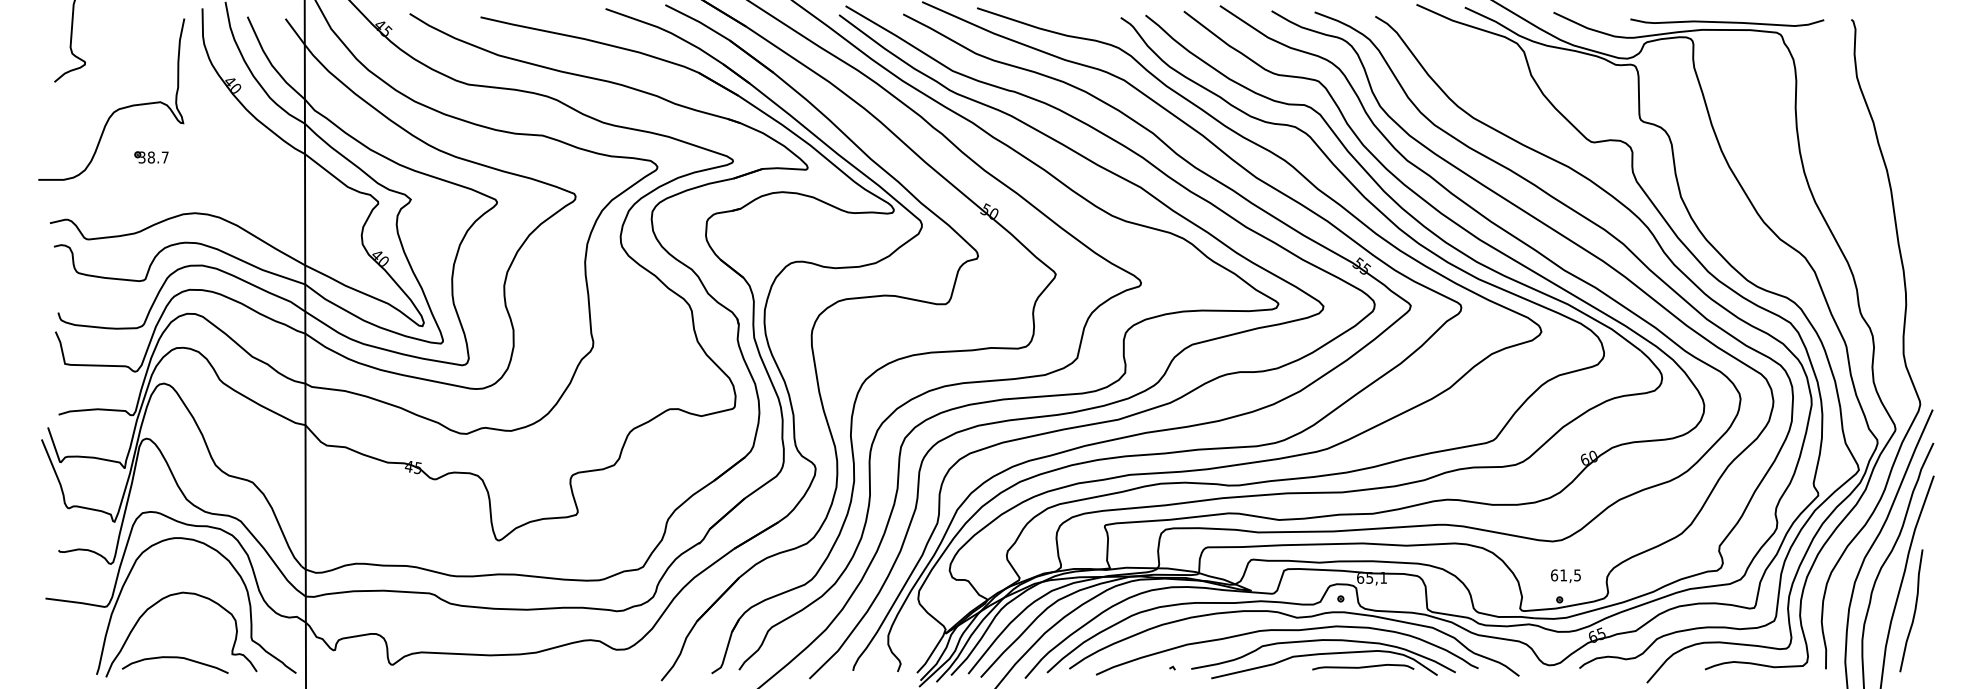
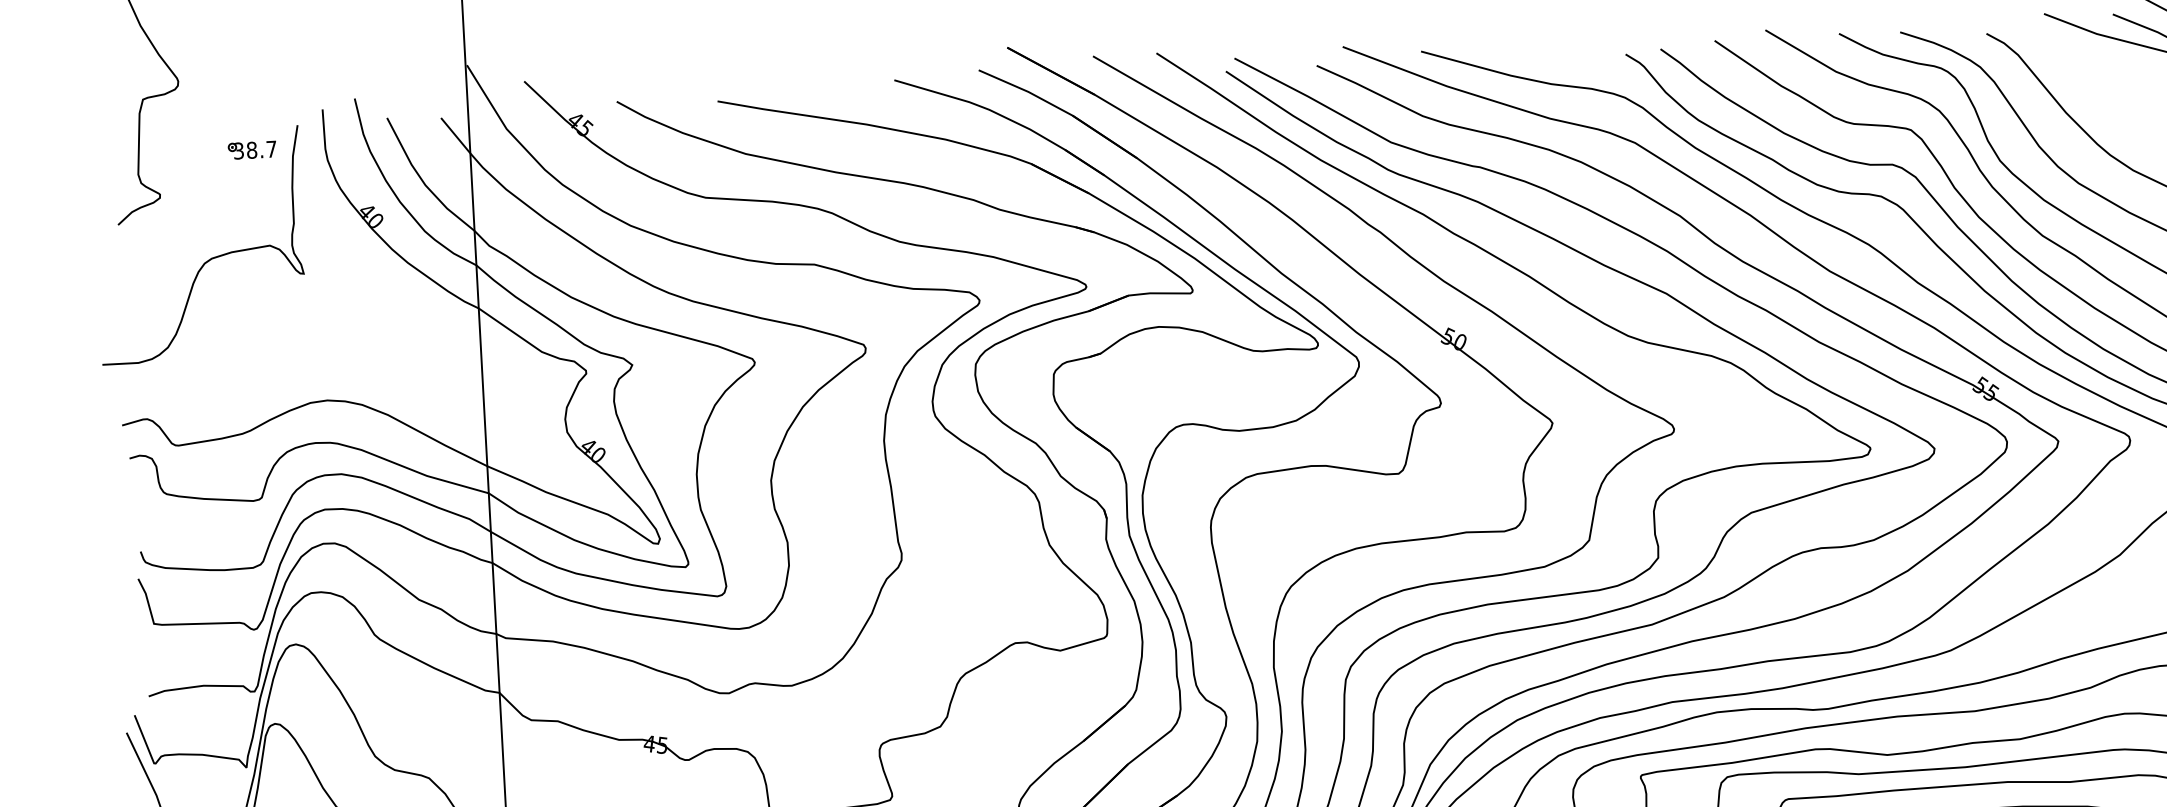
part: (151, 157) -> (252, 150), moved

